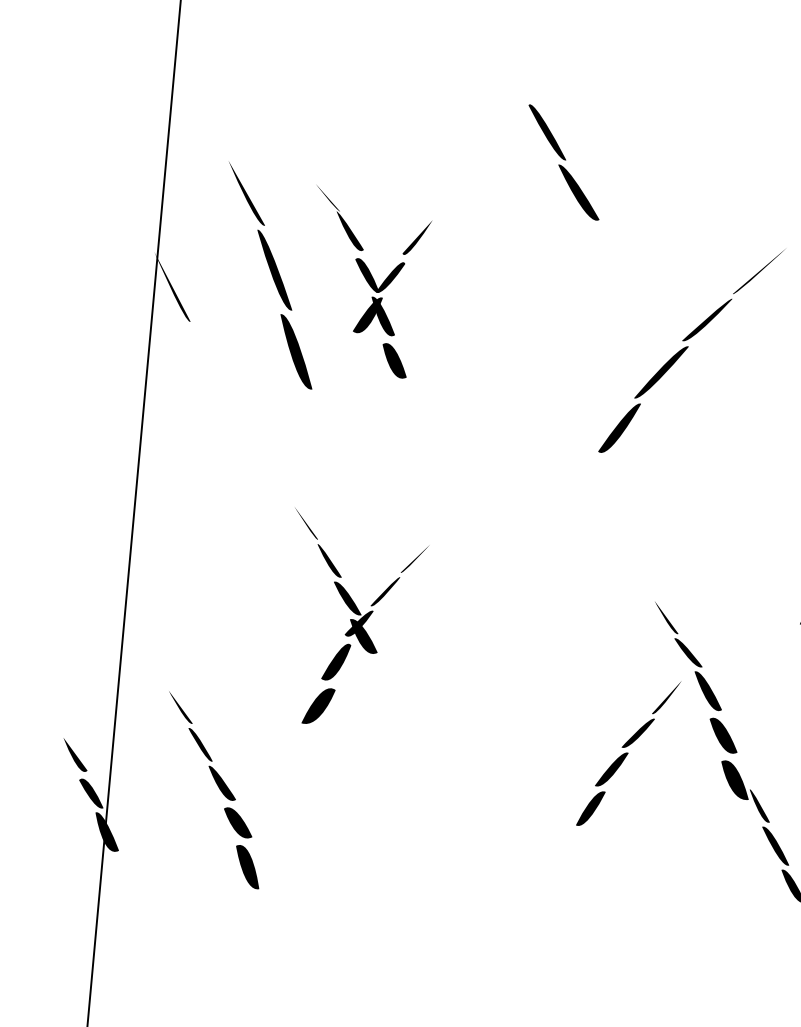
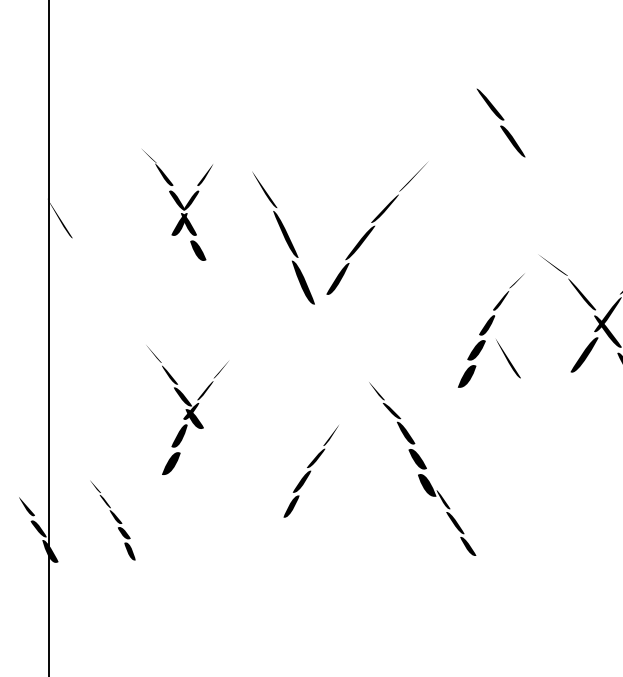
part: (563, 162) -> (289, 121), removed
part: (270, 274) -> (283, 237), moved
part: (627, 753) -> (310, 471), moved
part: (213, 790) -> (112, 520), size x0.7

